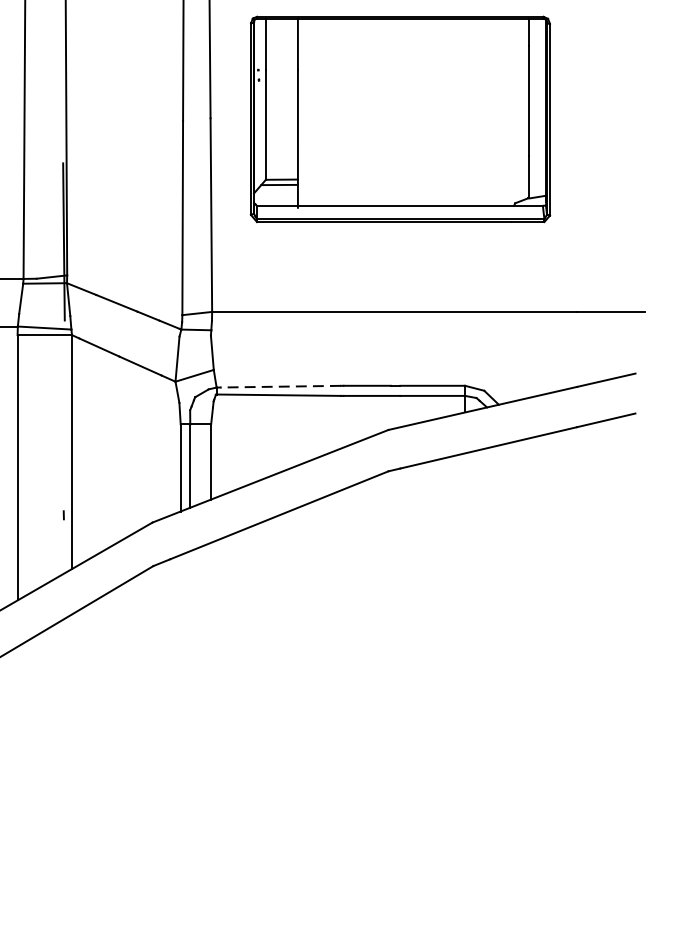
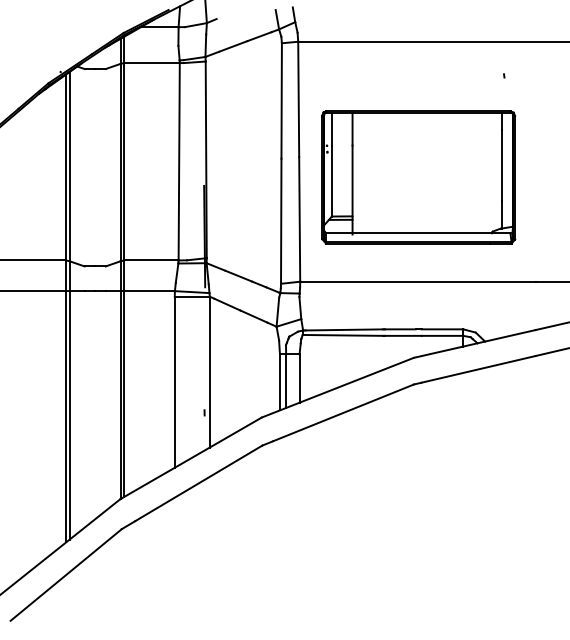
part: (400, 119) -> (418, 177), moved
line: (280, 386) -> (344, 329), dashed -> solid

